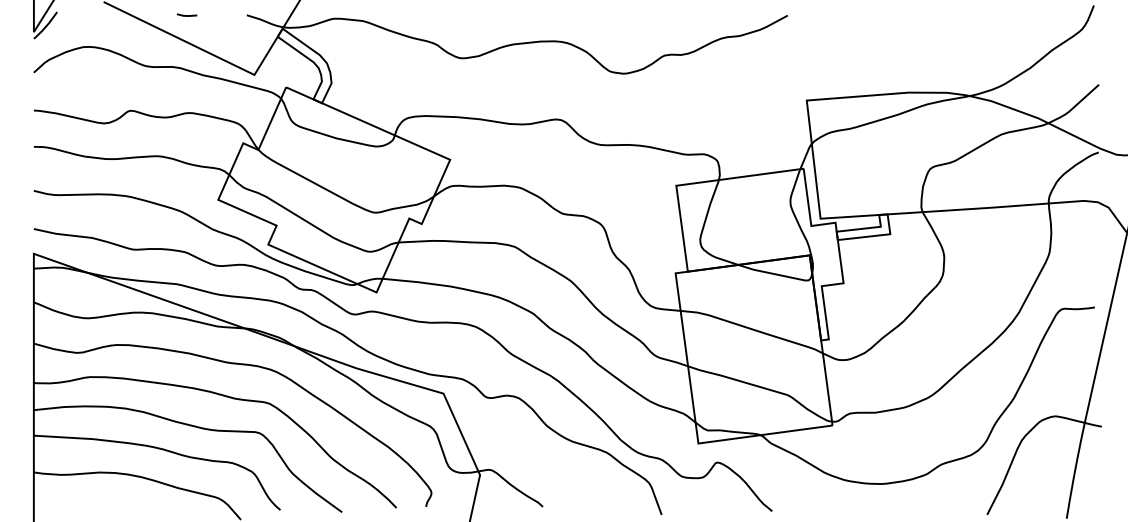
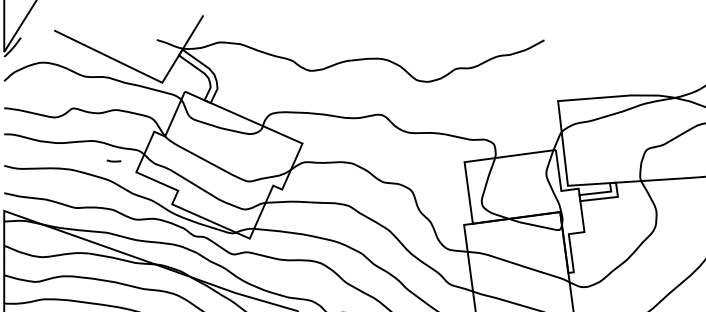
line: (187, 15) -> (114, 161), moved

